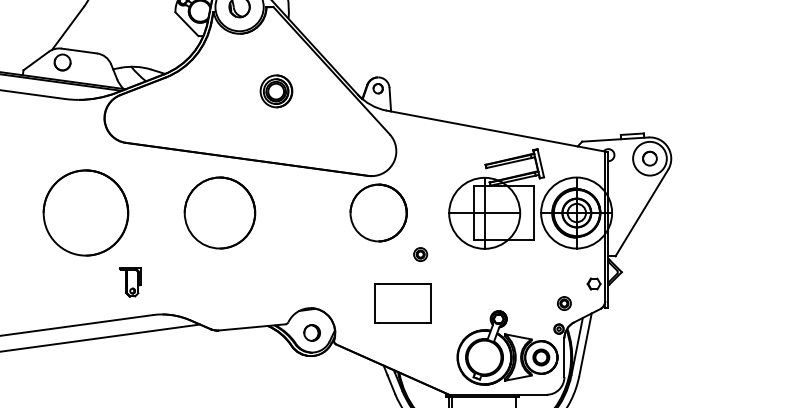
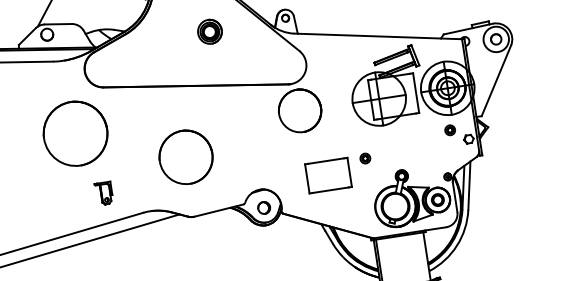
part: (85, 212) -> (75, 133), moved
part: (219, 212) -> (185, 157), moved
part: (420, 254) -> (365, 158), moved
part: (129, 282) -> (103, 194), moved
part: (564, 303) -> (450, 130), moved

